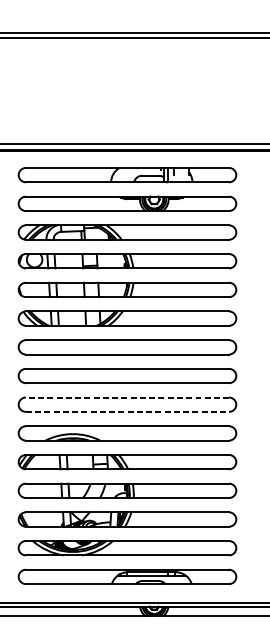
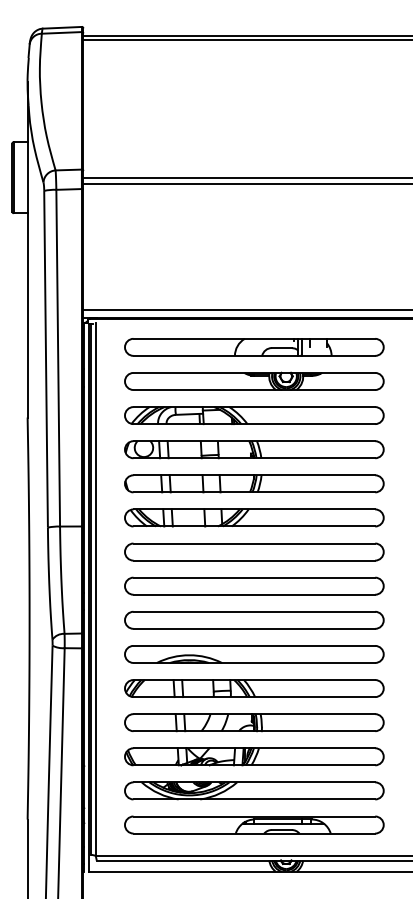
line: (127, 397) -> (254, 611), dashed -> solid
line: (127, 411) -> (254, 628), dashed -> solid

